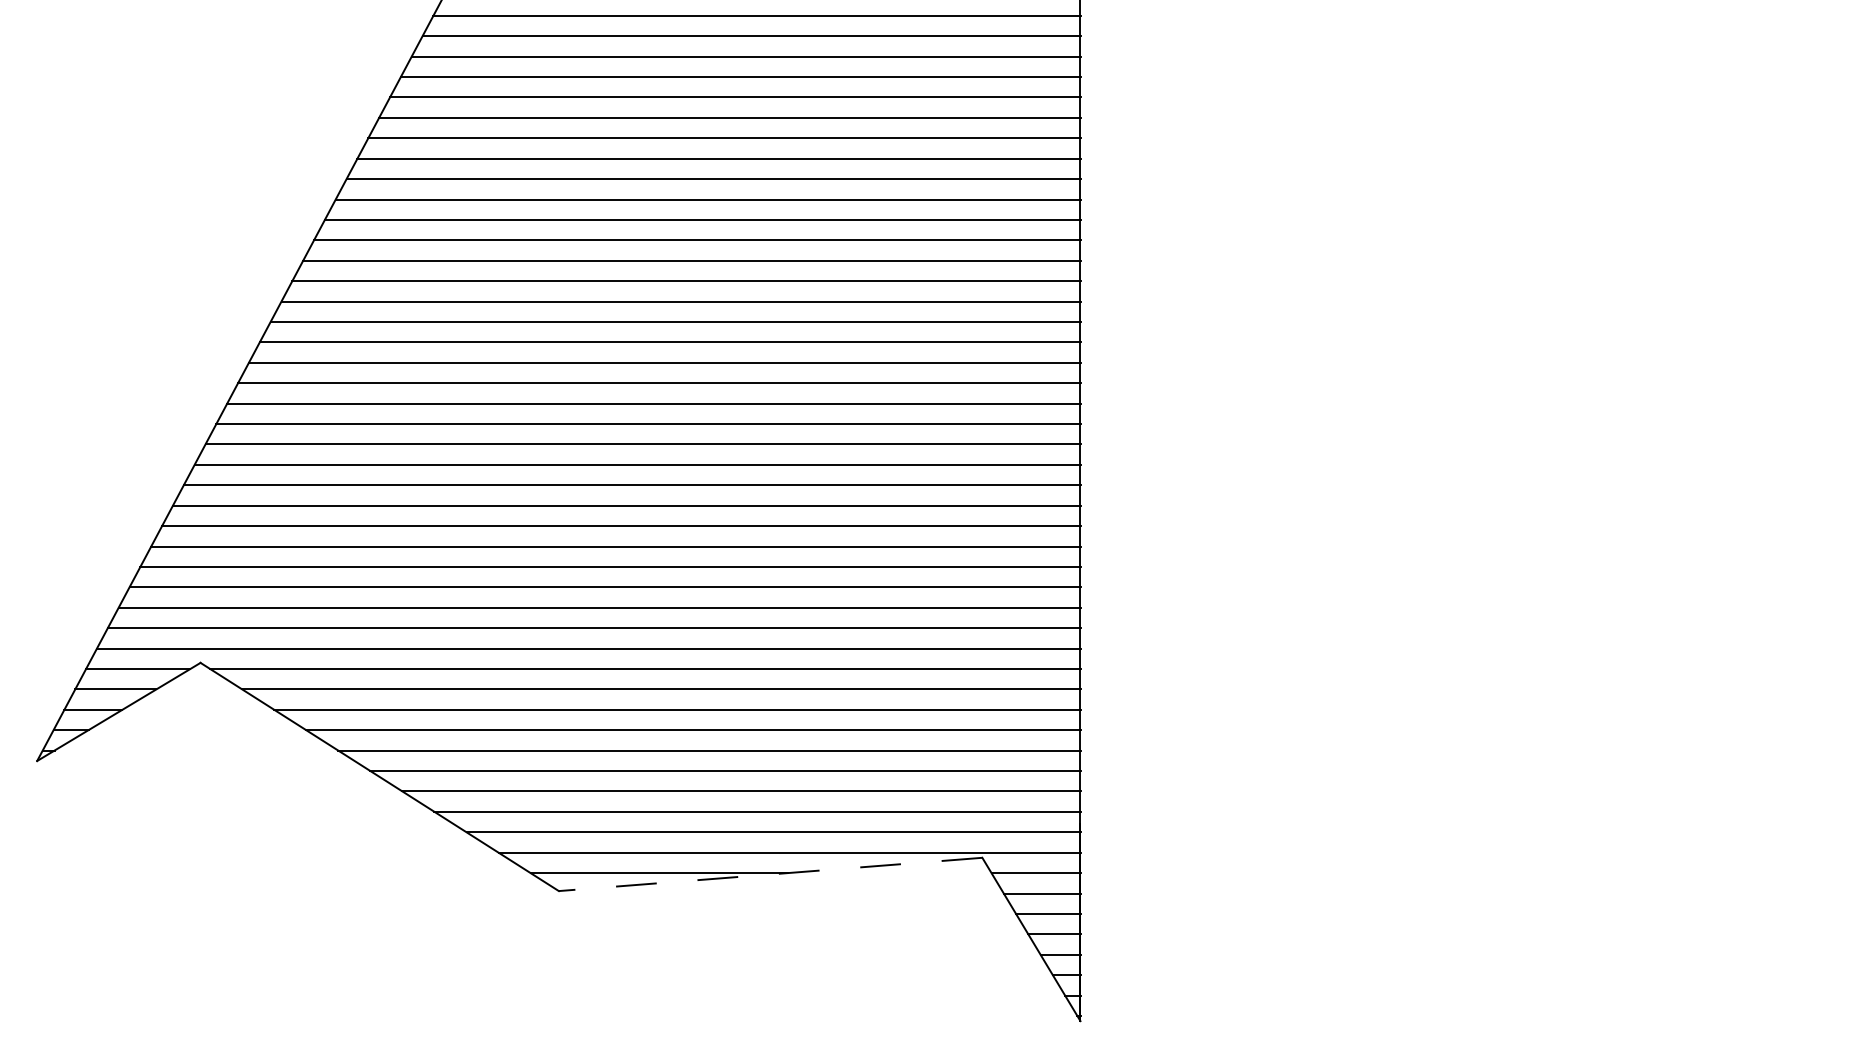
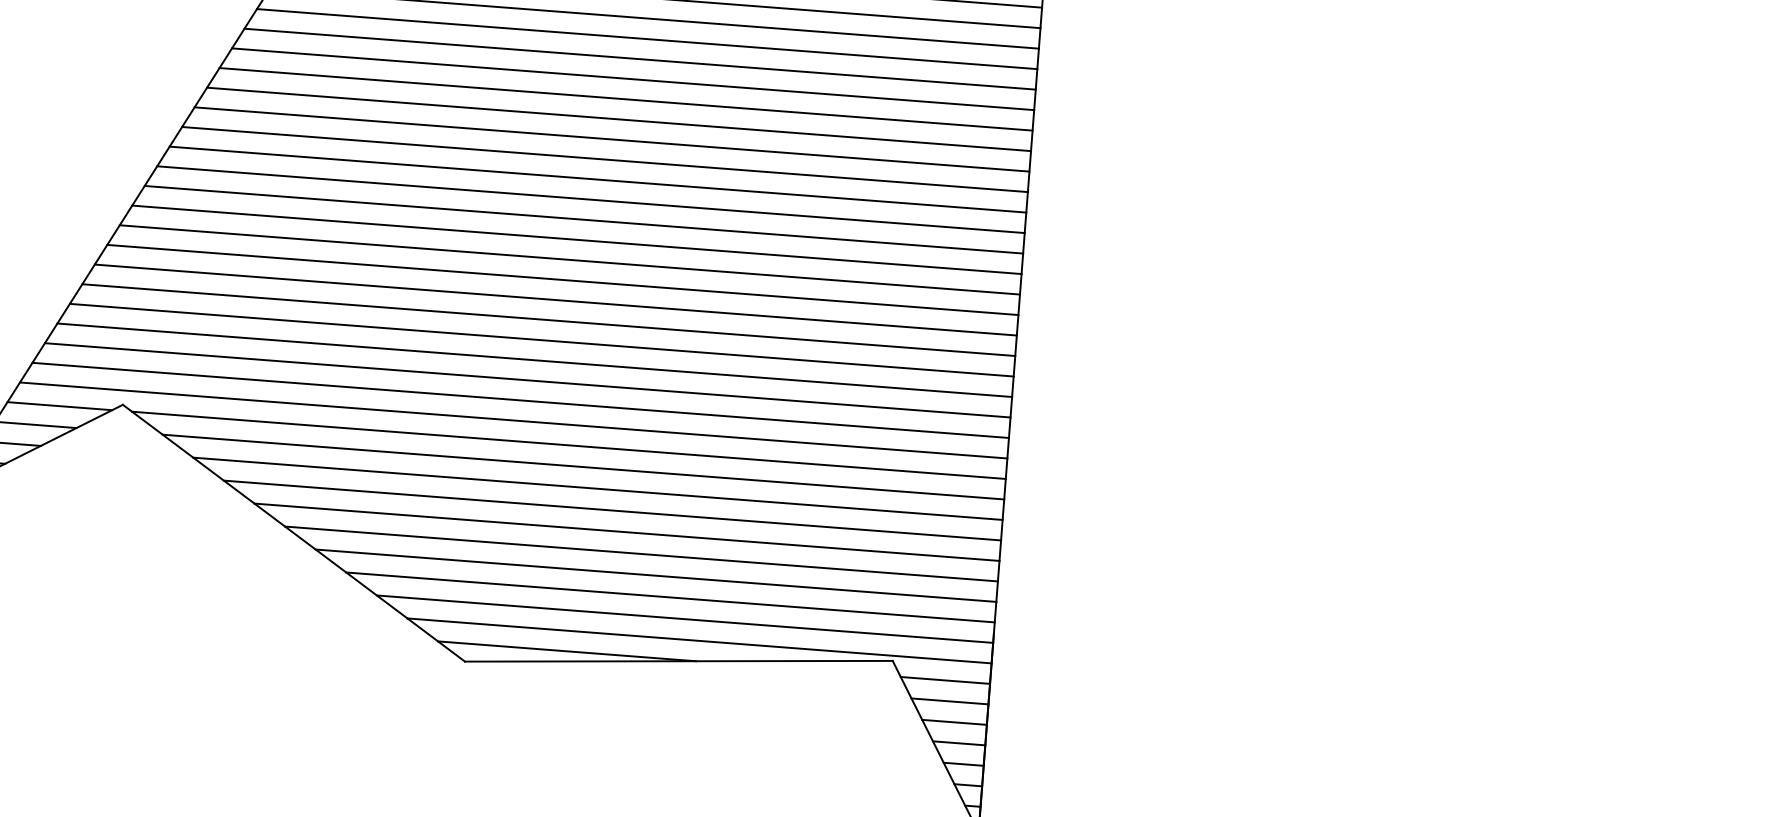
line: (770, 874) -> (678, 661), dashed -> solid

